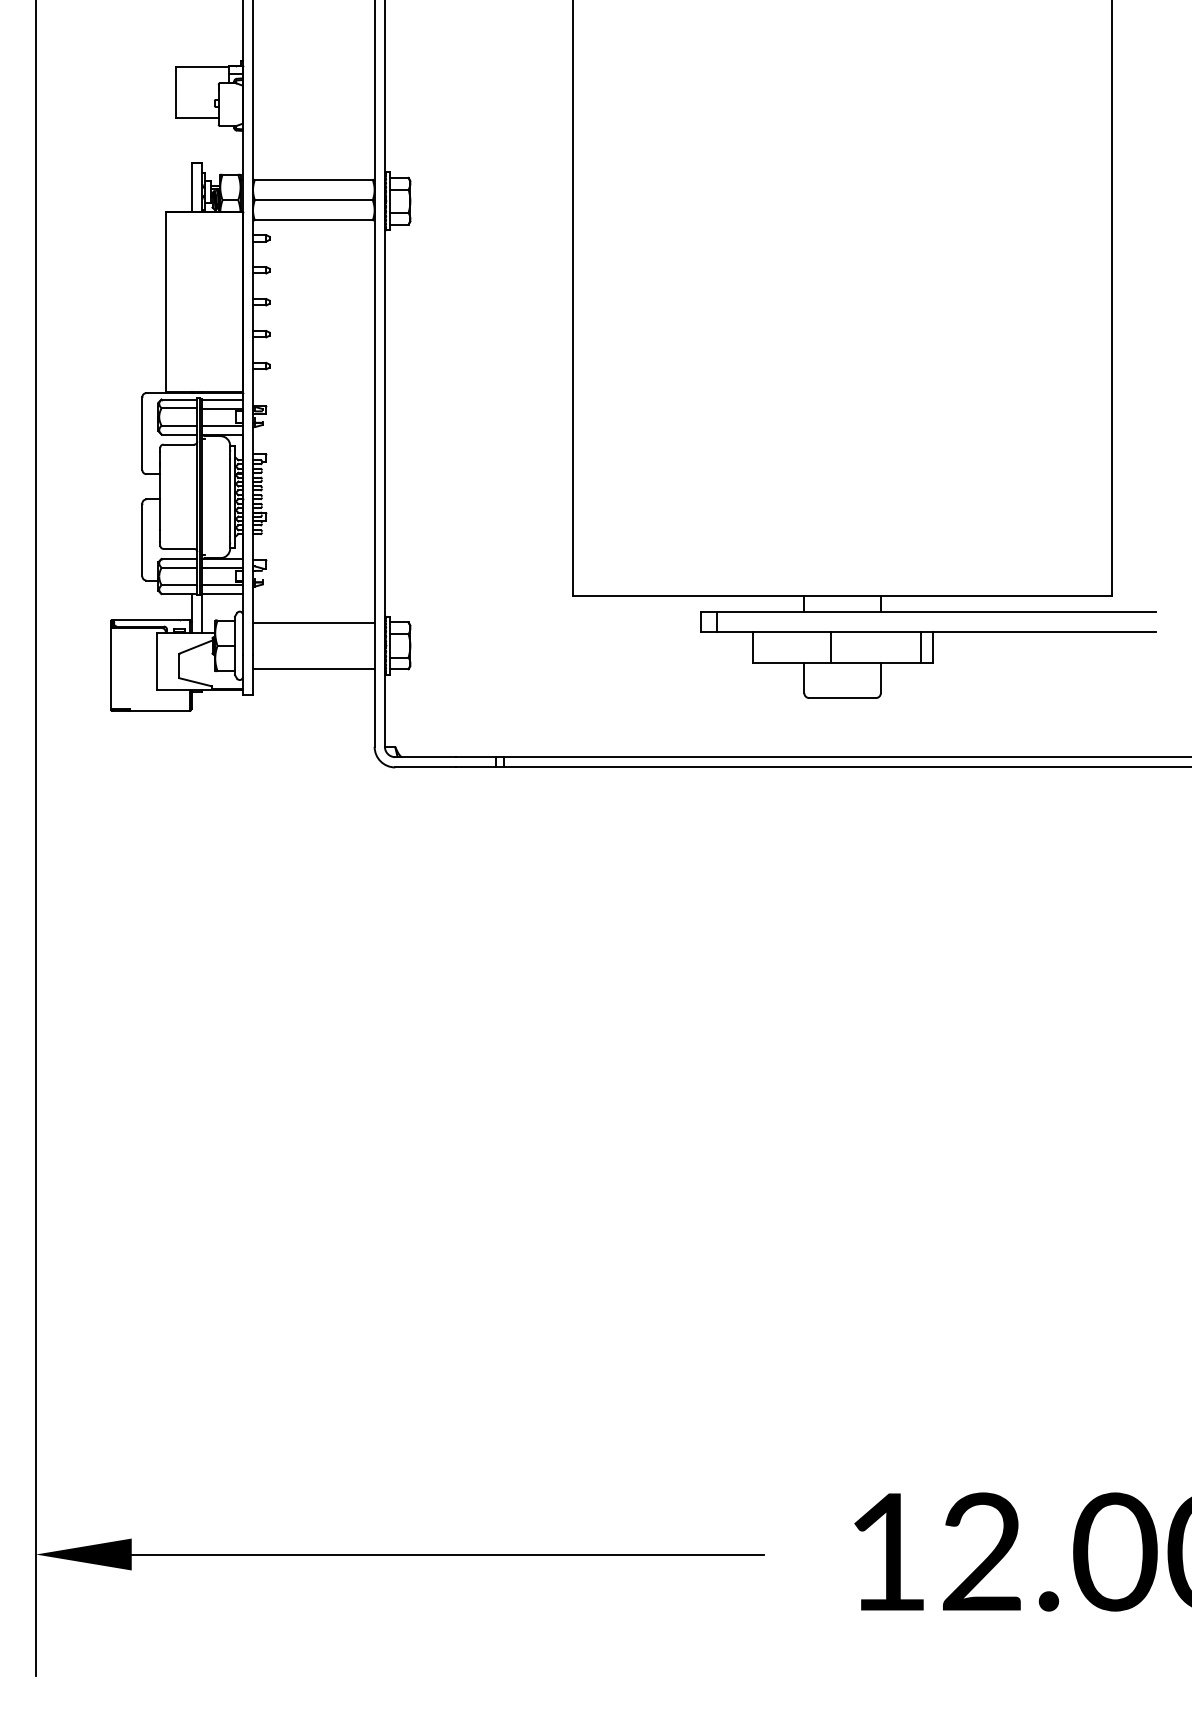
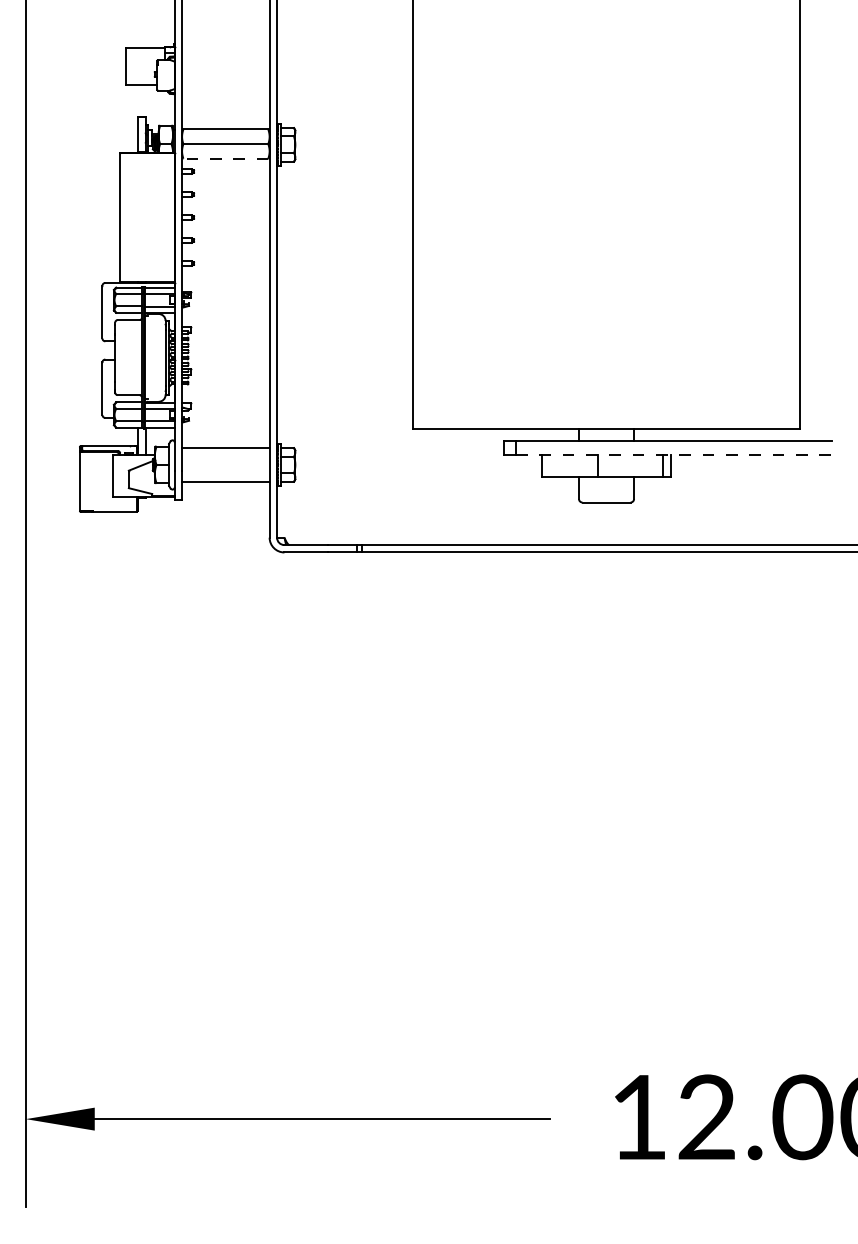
line: (313, 220) -> (225, 158), solid -> dashed
line: (936, 632) -> (674, 455), solid -> dashed

